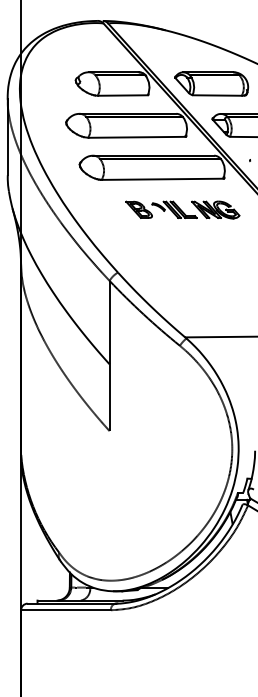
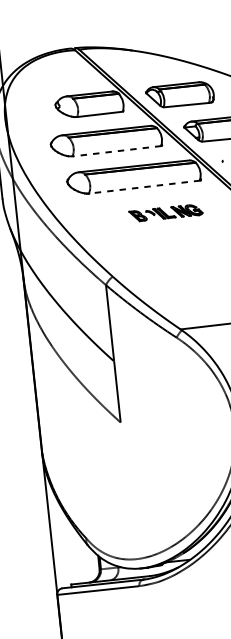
line: (136, 137) -> (116, 151), solid -> dashed
line: (162, 179) -> (144, 187), solid -> dashed
part: (182, 209) -> (165, 212), size x0.7

